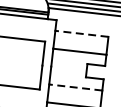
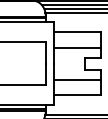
line: (82, 33) -> (77, 31), dashed -> solid
line: (76, 87) -> (77, 79), dashed -> solid

